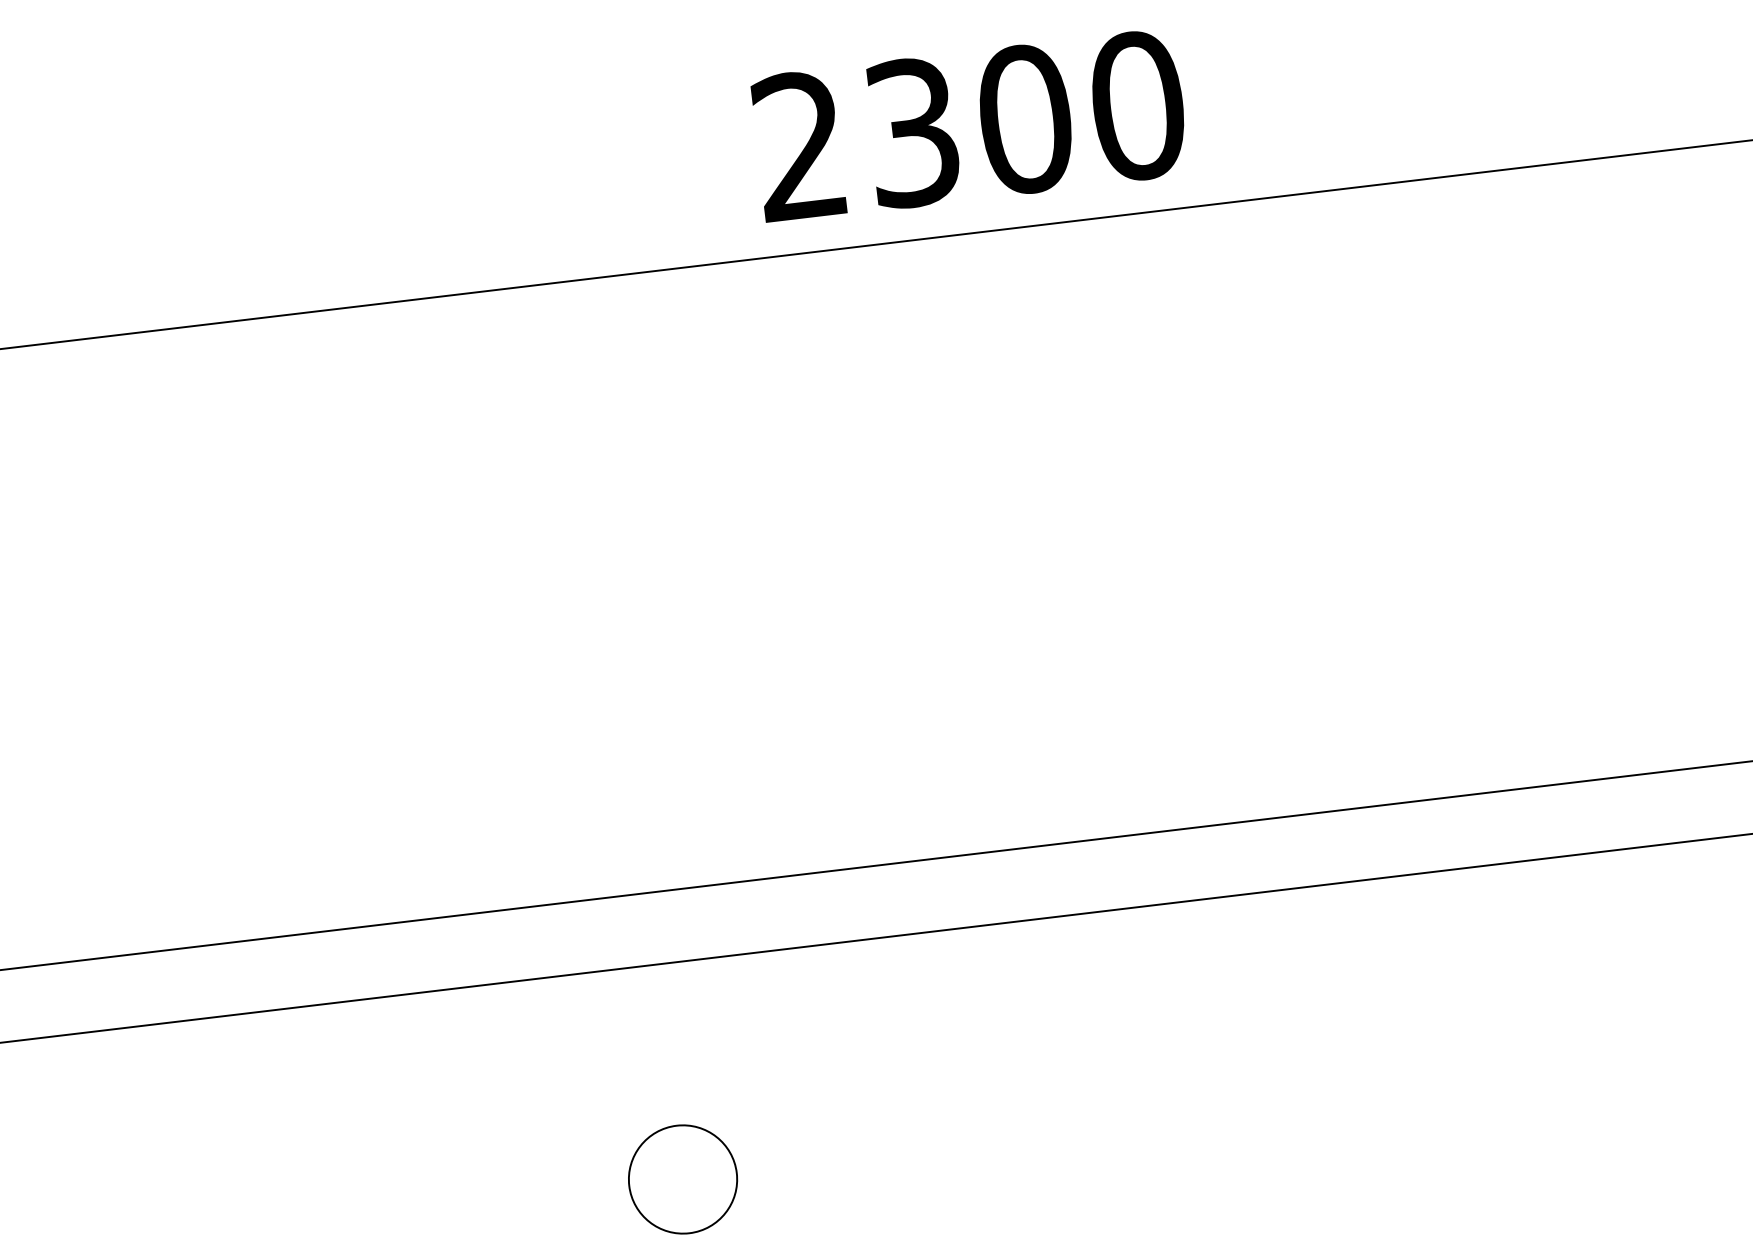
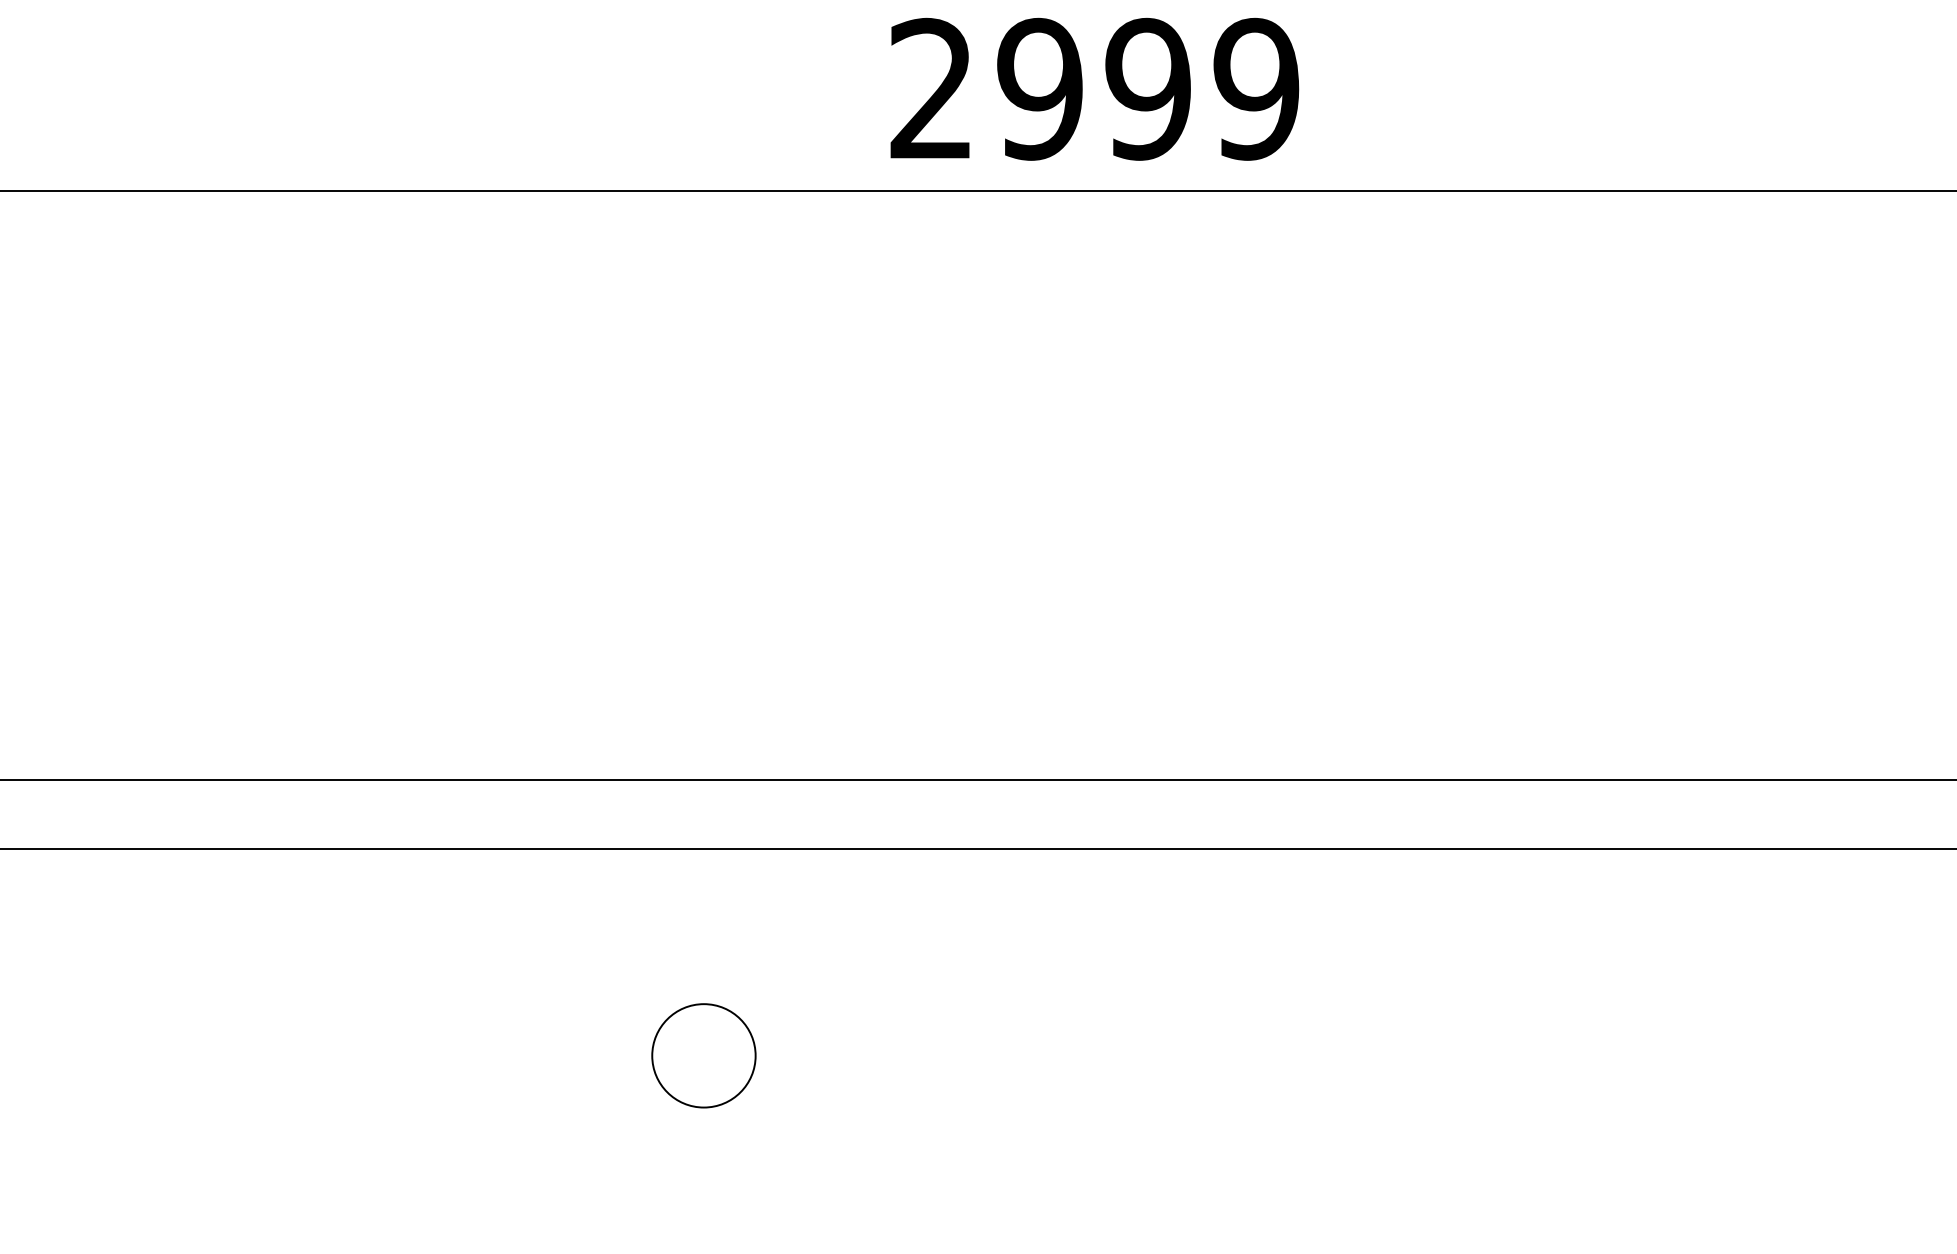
text: (1025, 118) -> (1148, 88), 2300 -> 2999

